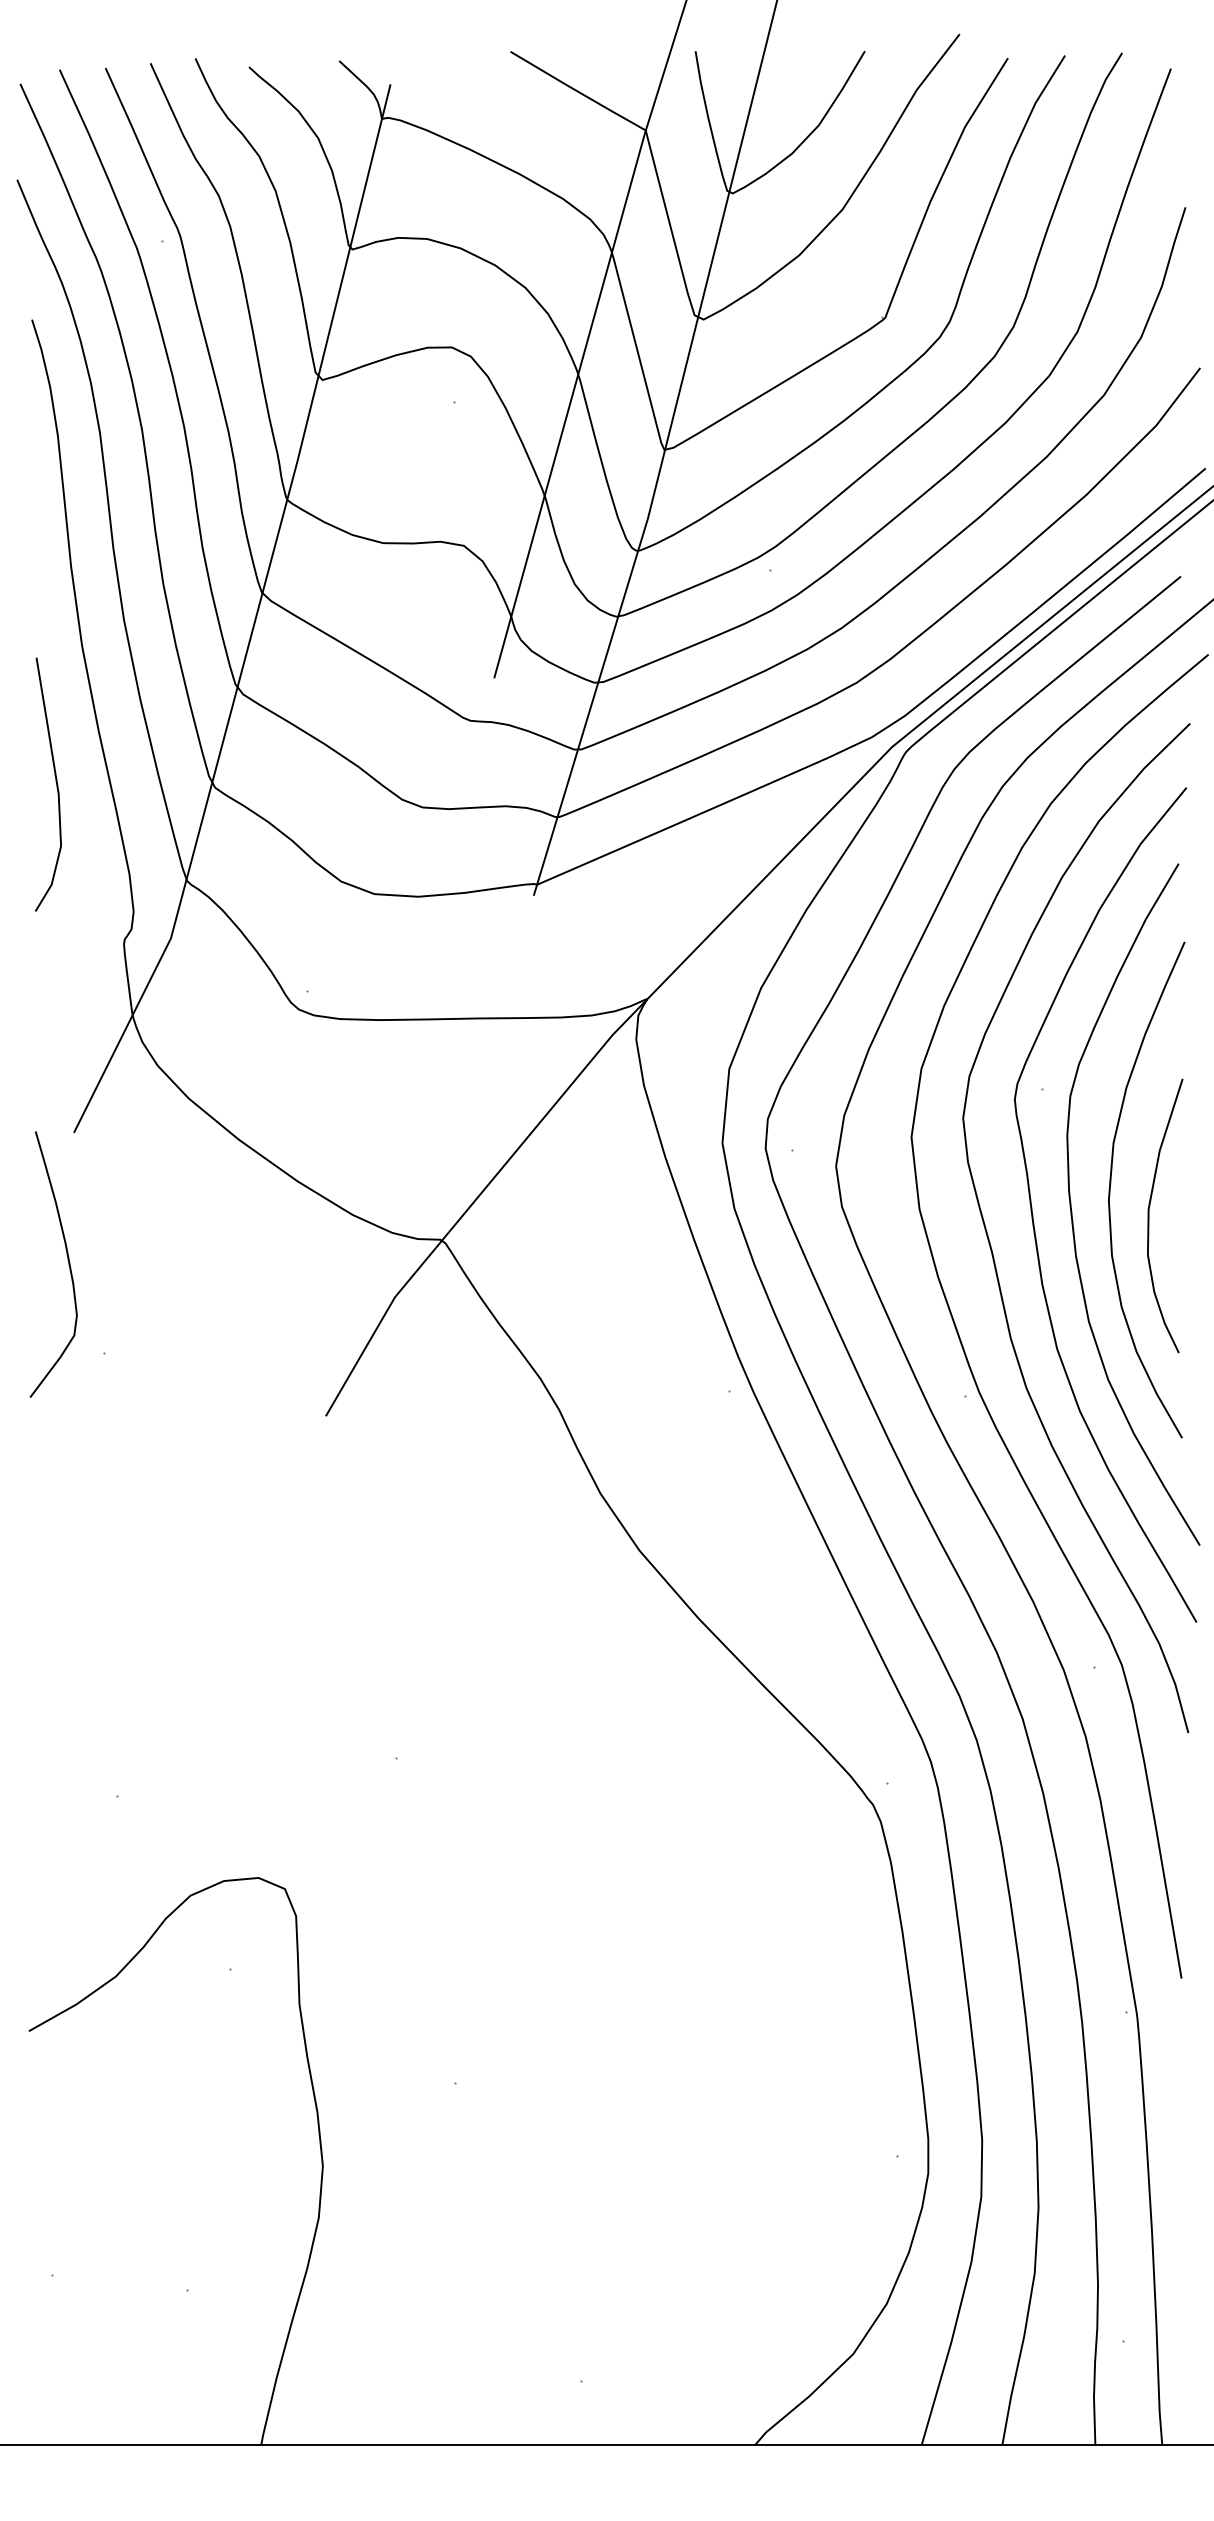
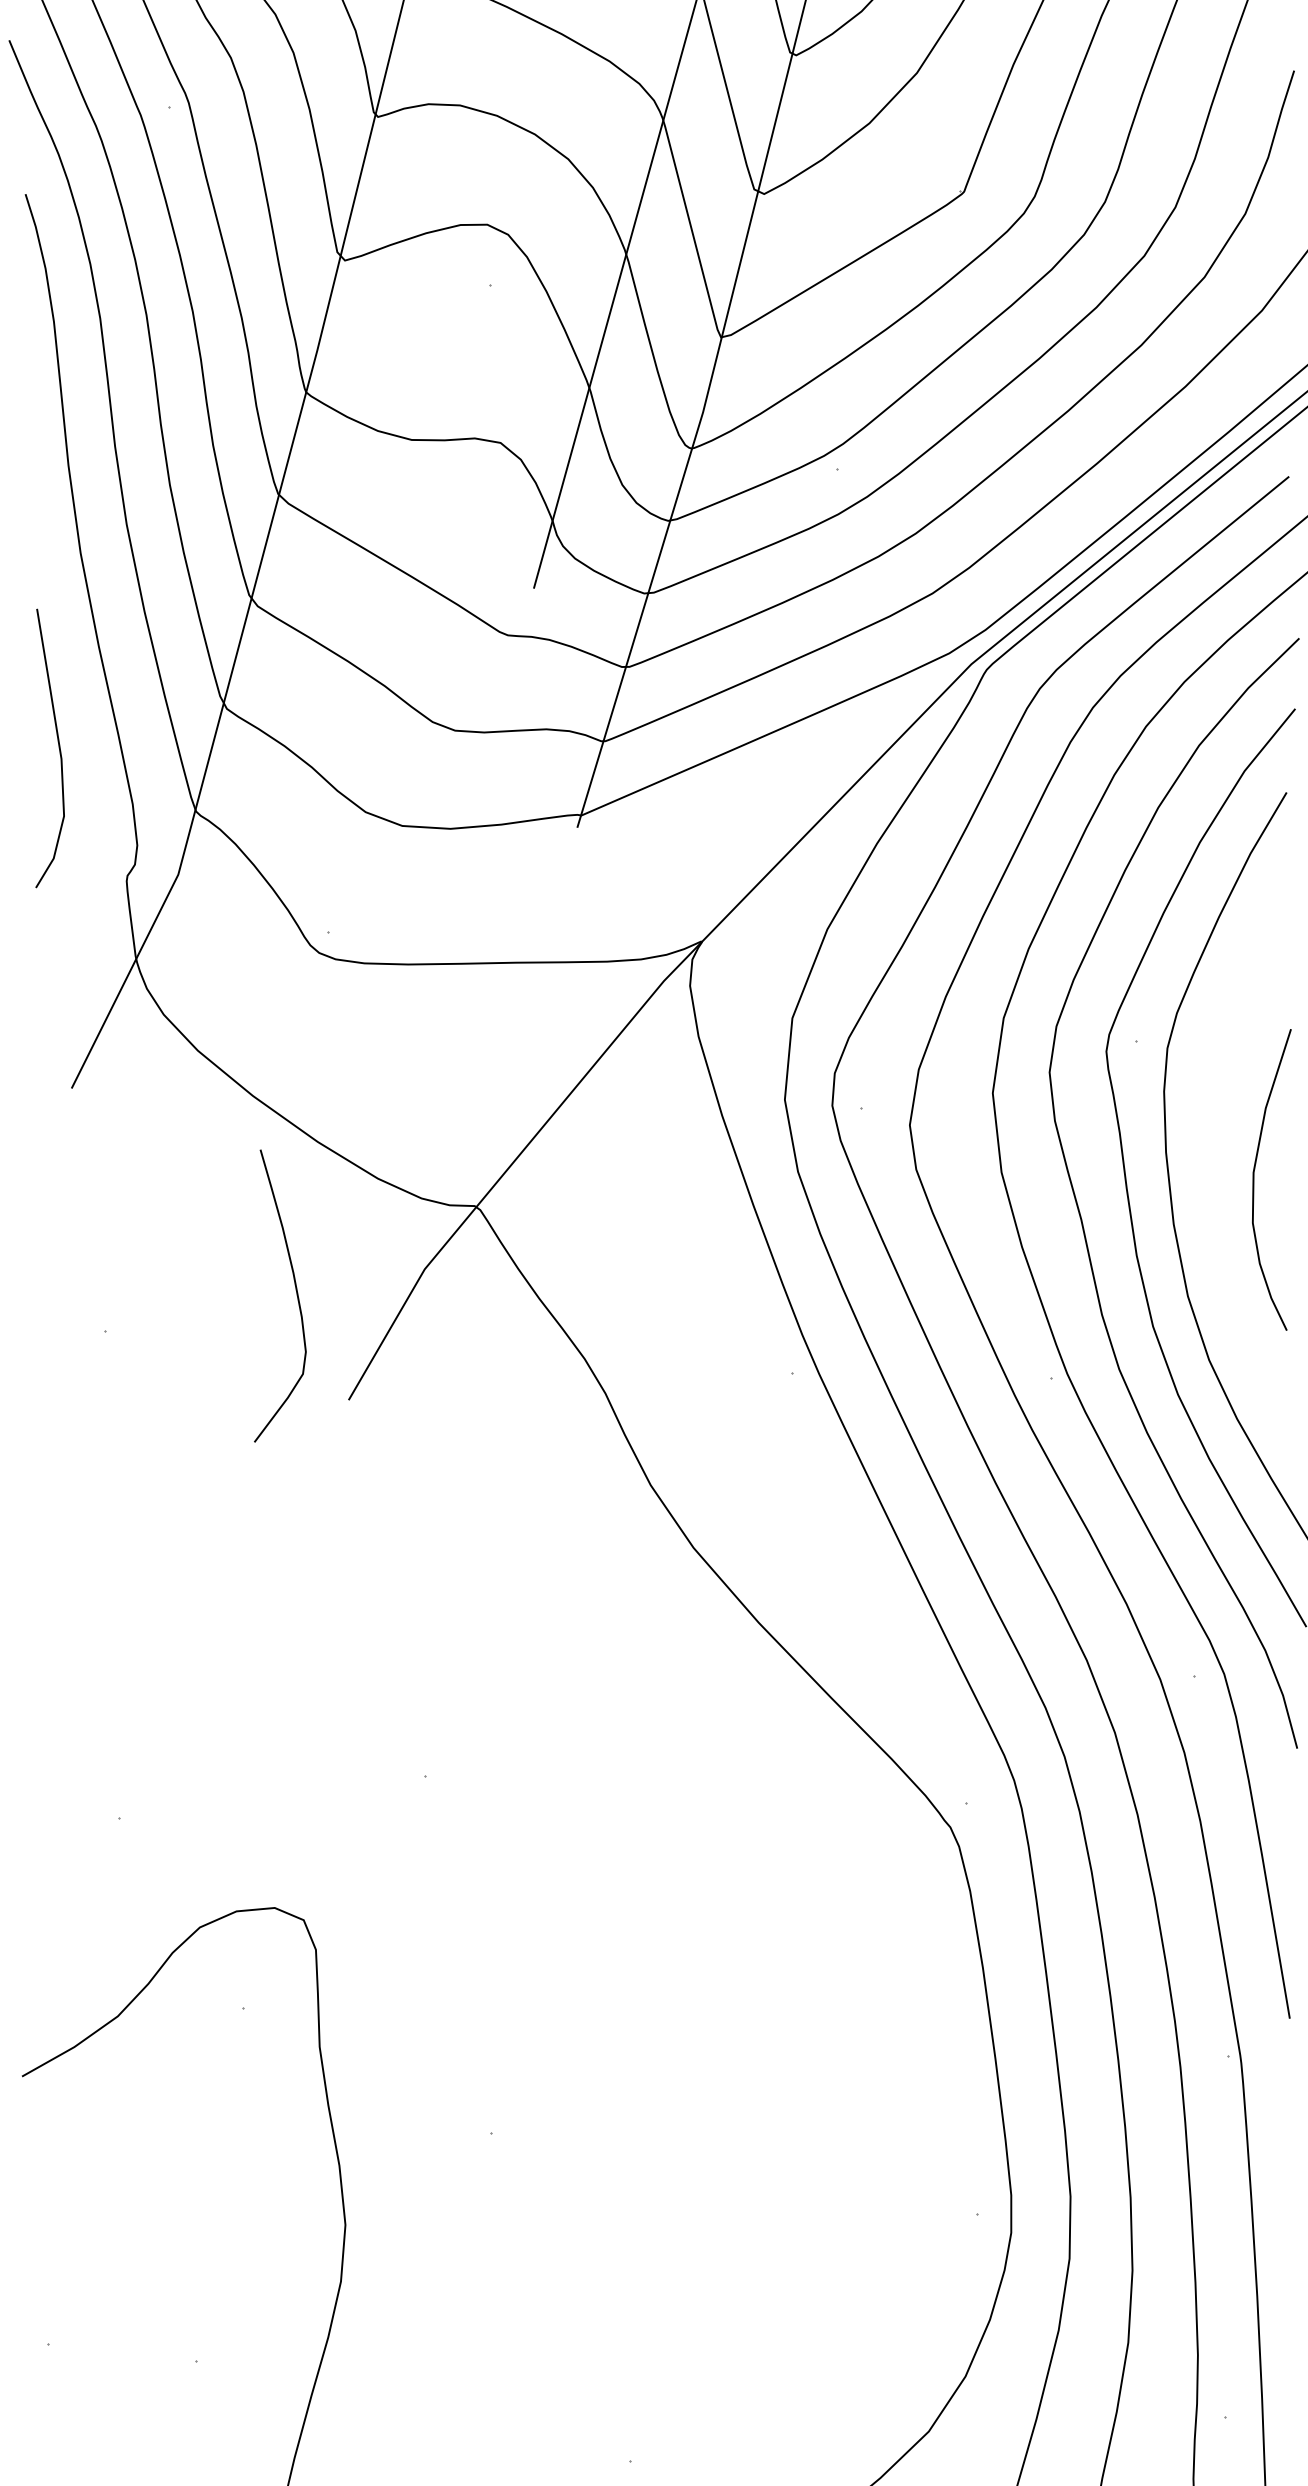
curve: (55, 782) -> (57, 746), moved
curve: (1111, 1183) -> (1212, 1144), removed
curve: (67, 1260) -> (295, 1291), moved

